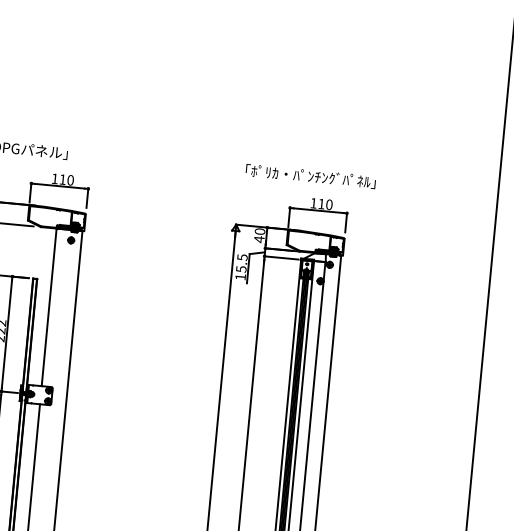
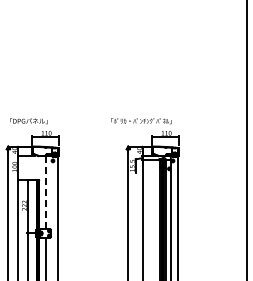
text: (310, 177) -> (141, 121), moved
line: (48, 306) -> (45, 192), solid -> dashed

